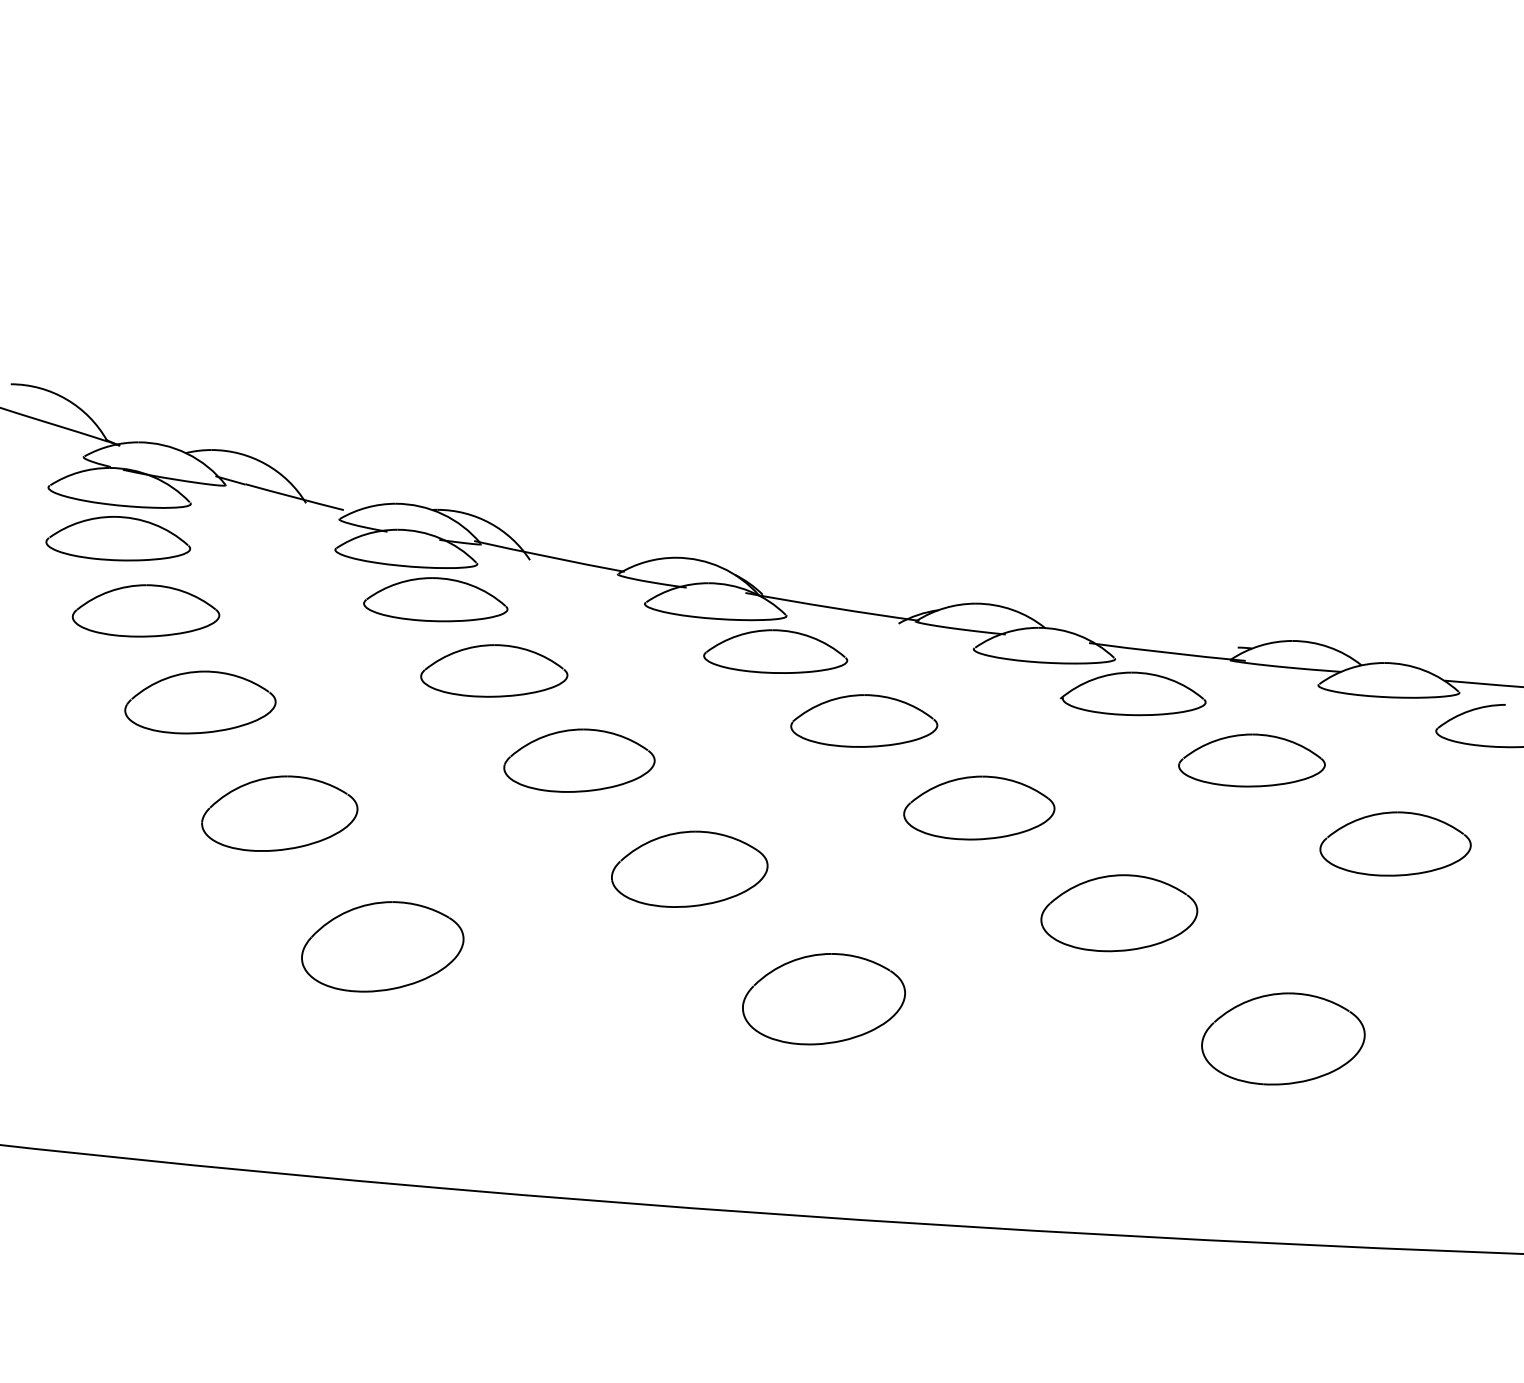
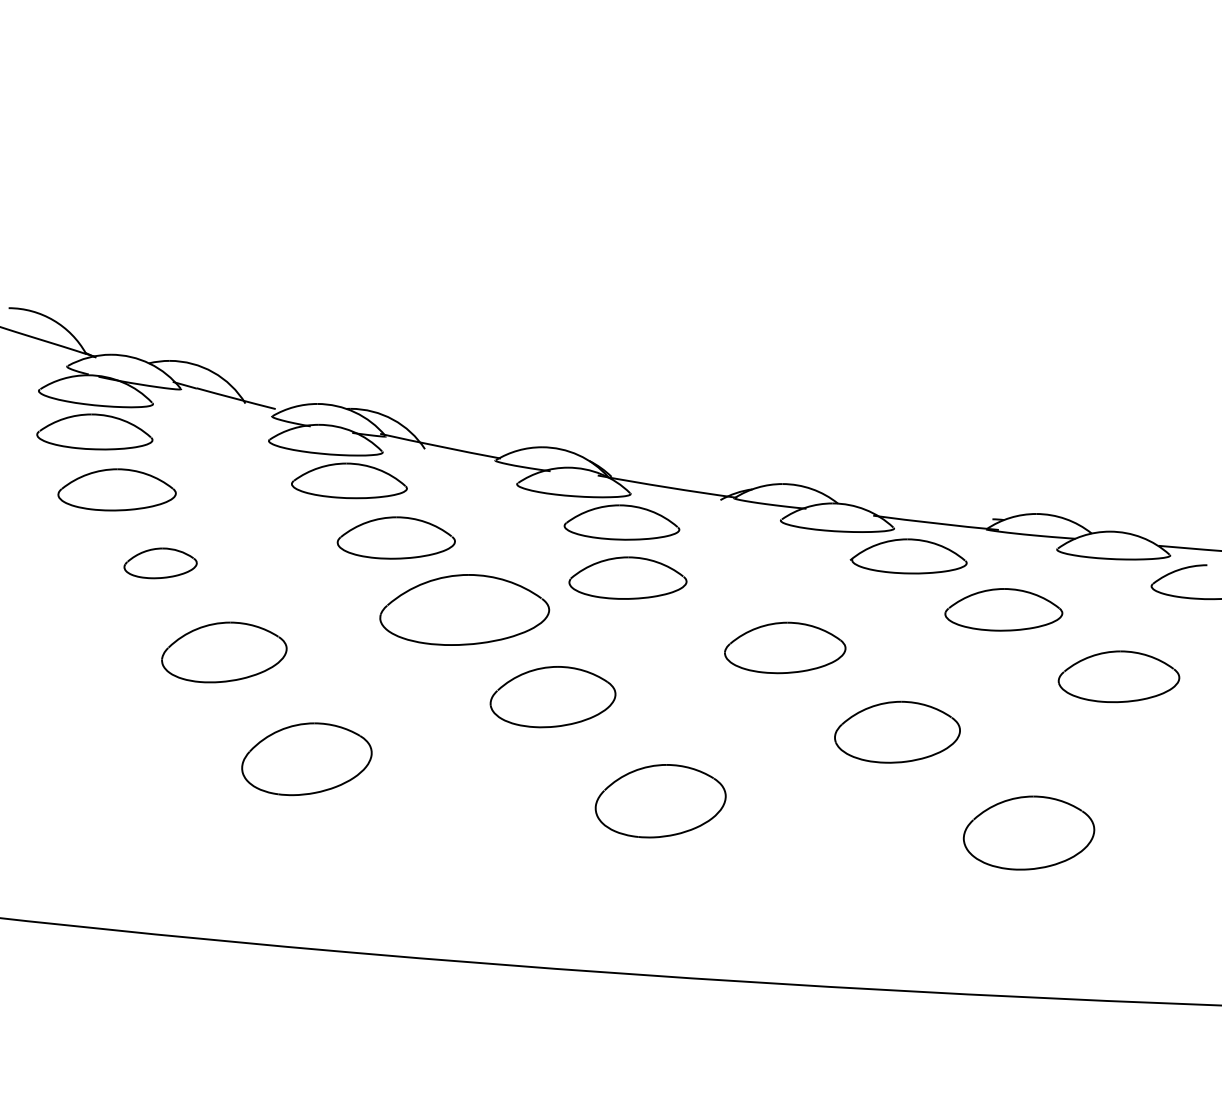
part: (200, 702) -> (160, 563), size x0.6
part: (863, 720) -> (627, 577), moved
part: (579, 760) -> (464, 609), size x1.4

